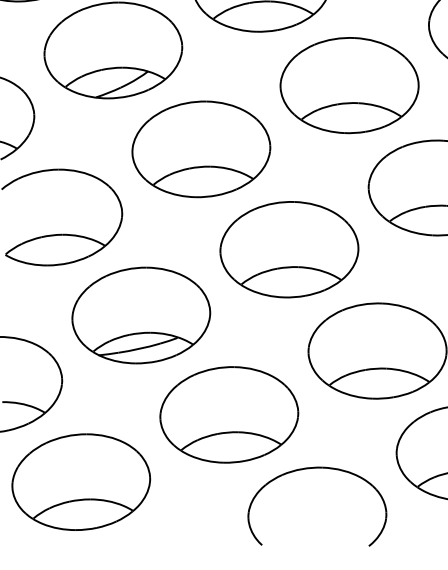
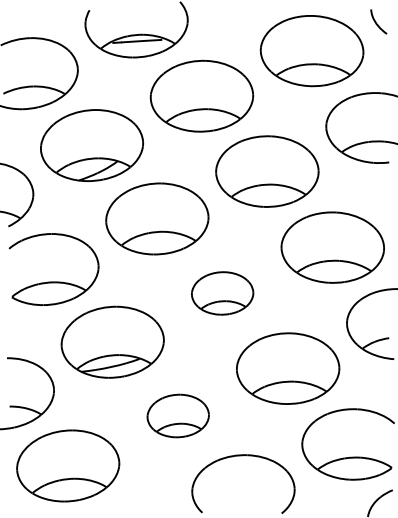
part: (289, 249) -> (222, 293), size x0.6
part: (229, 414) -> (178, 415), size x0.6

